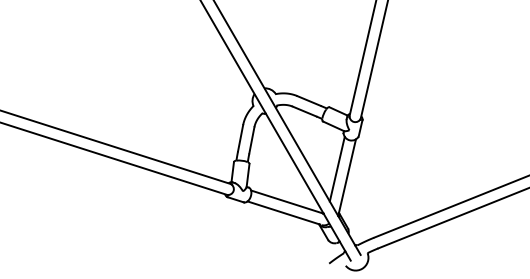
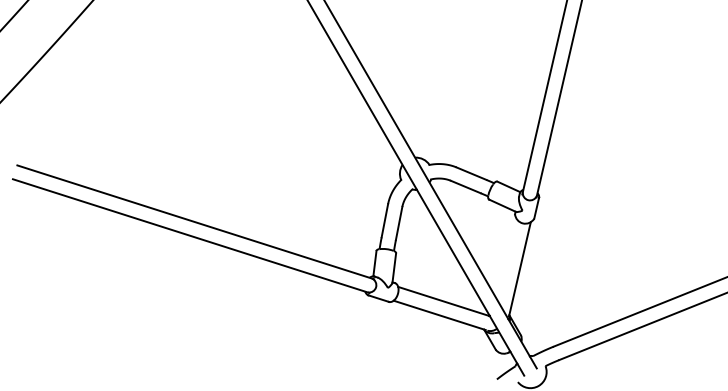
line: (336, 168) -> (506, 259), removed

